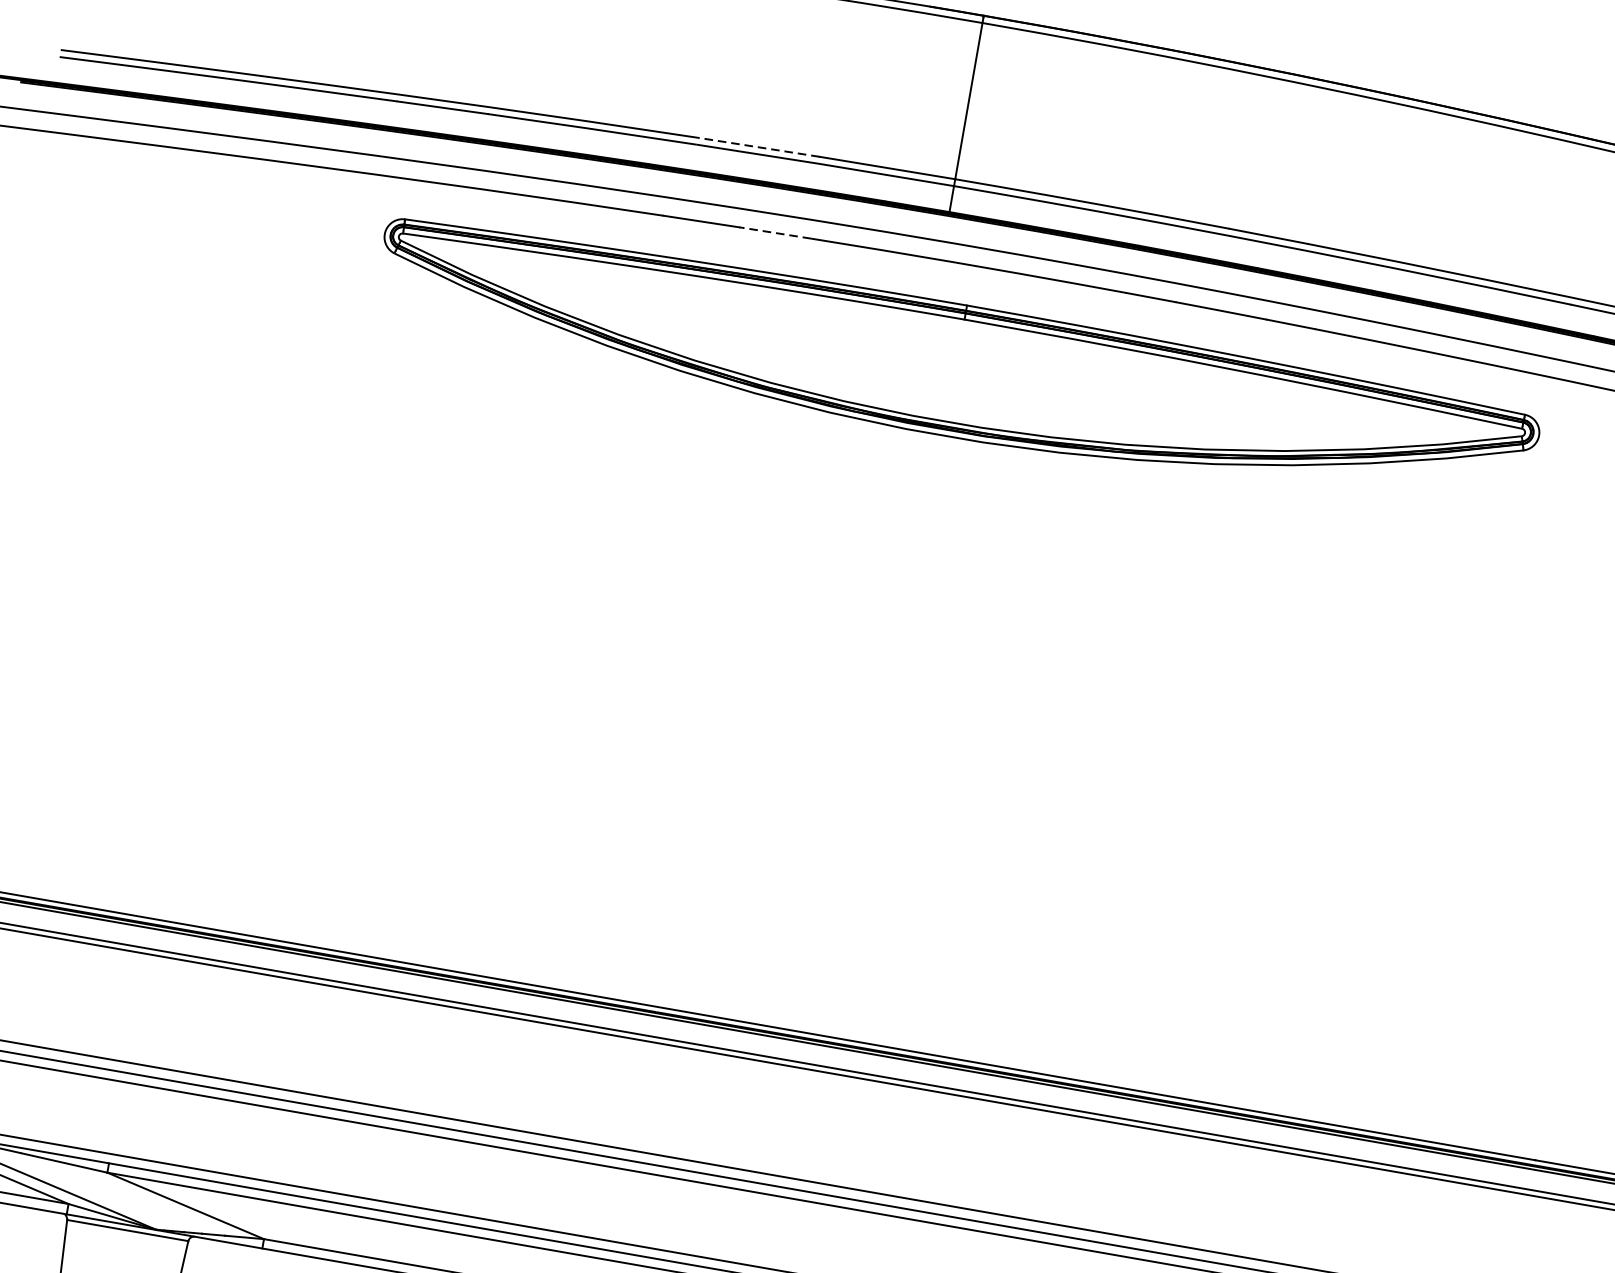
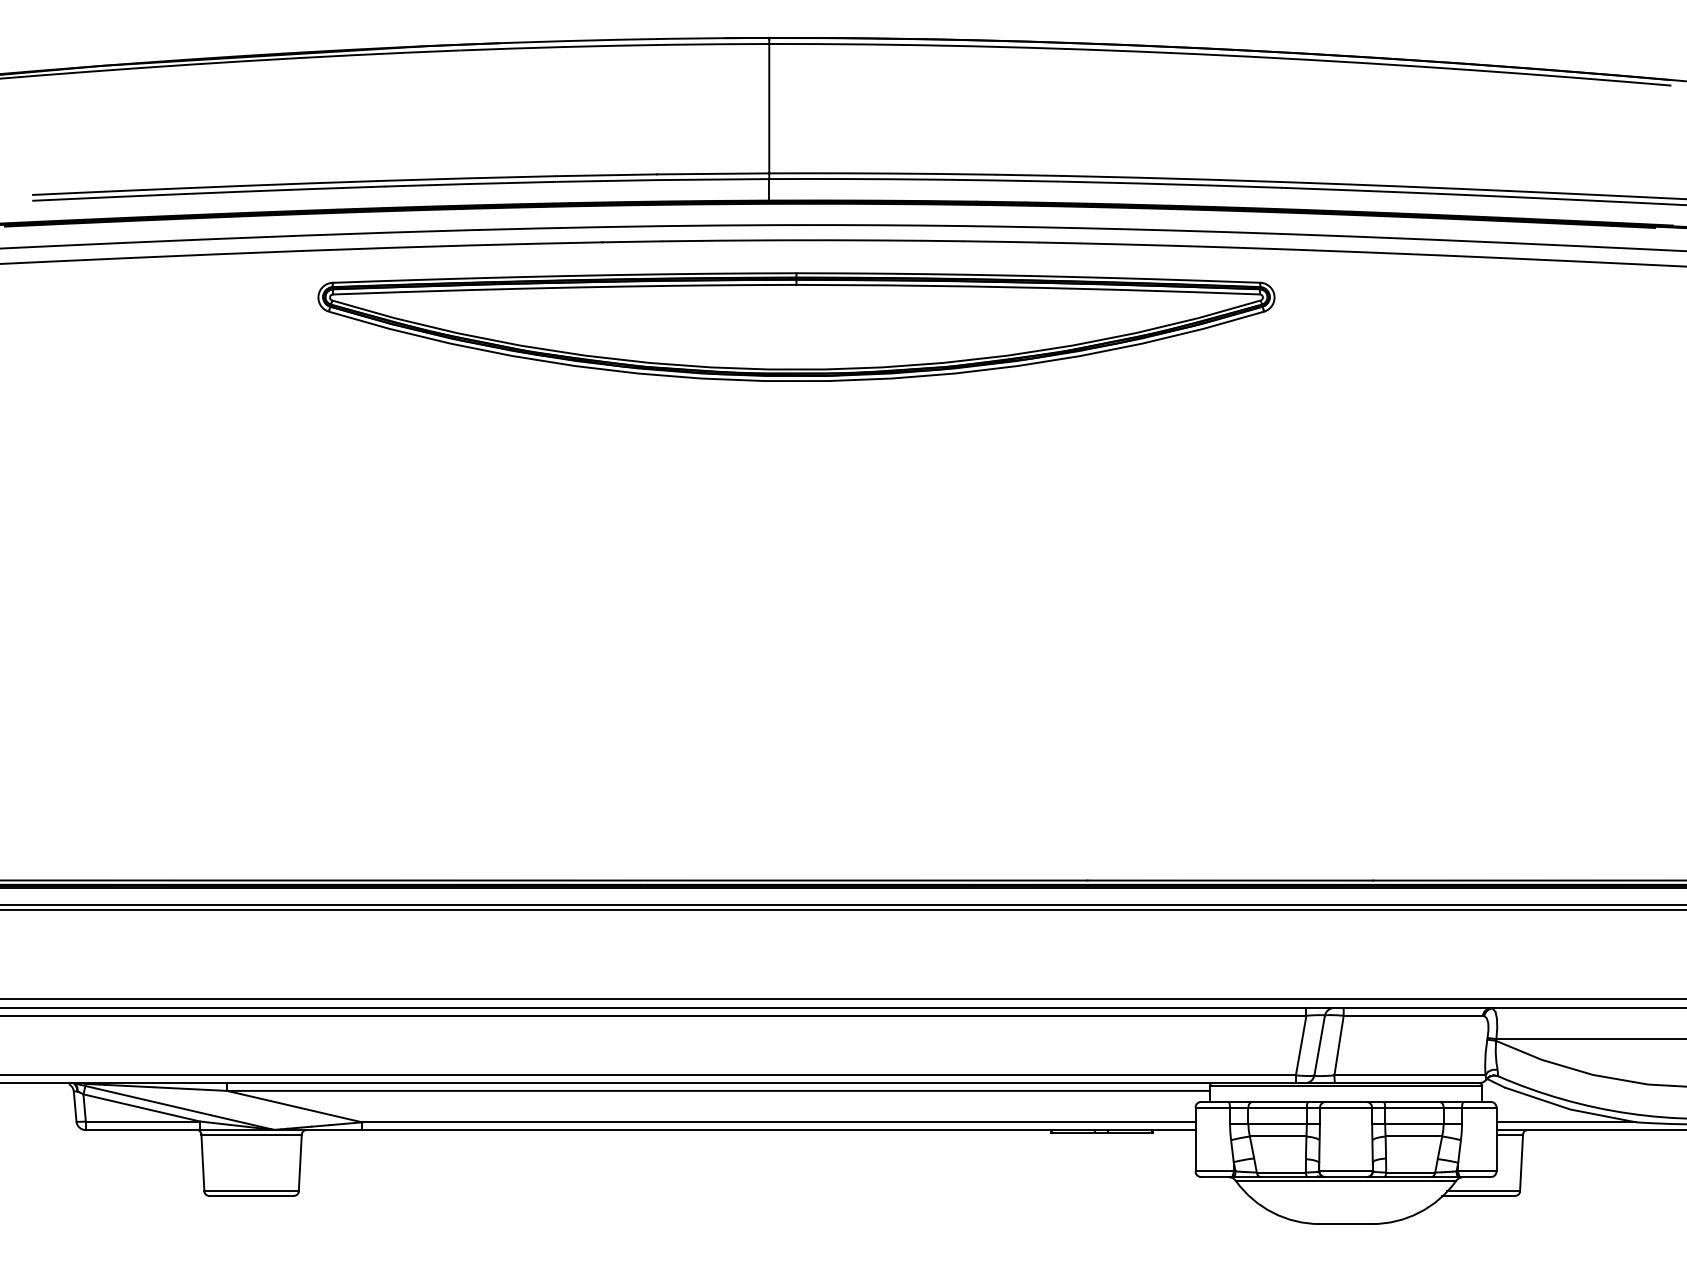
line: (758, 147) -> (606, 175), dashed -> solid
line: (775, 232) -> (632, 241), dashed -> solid

